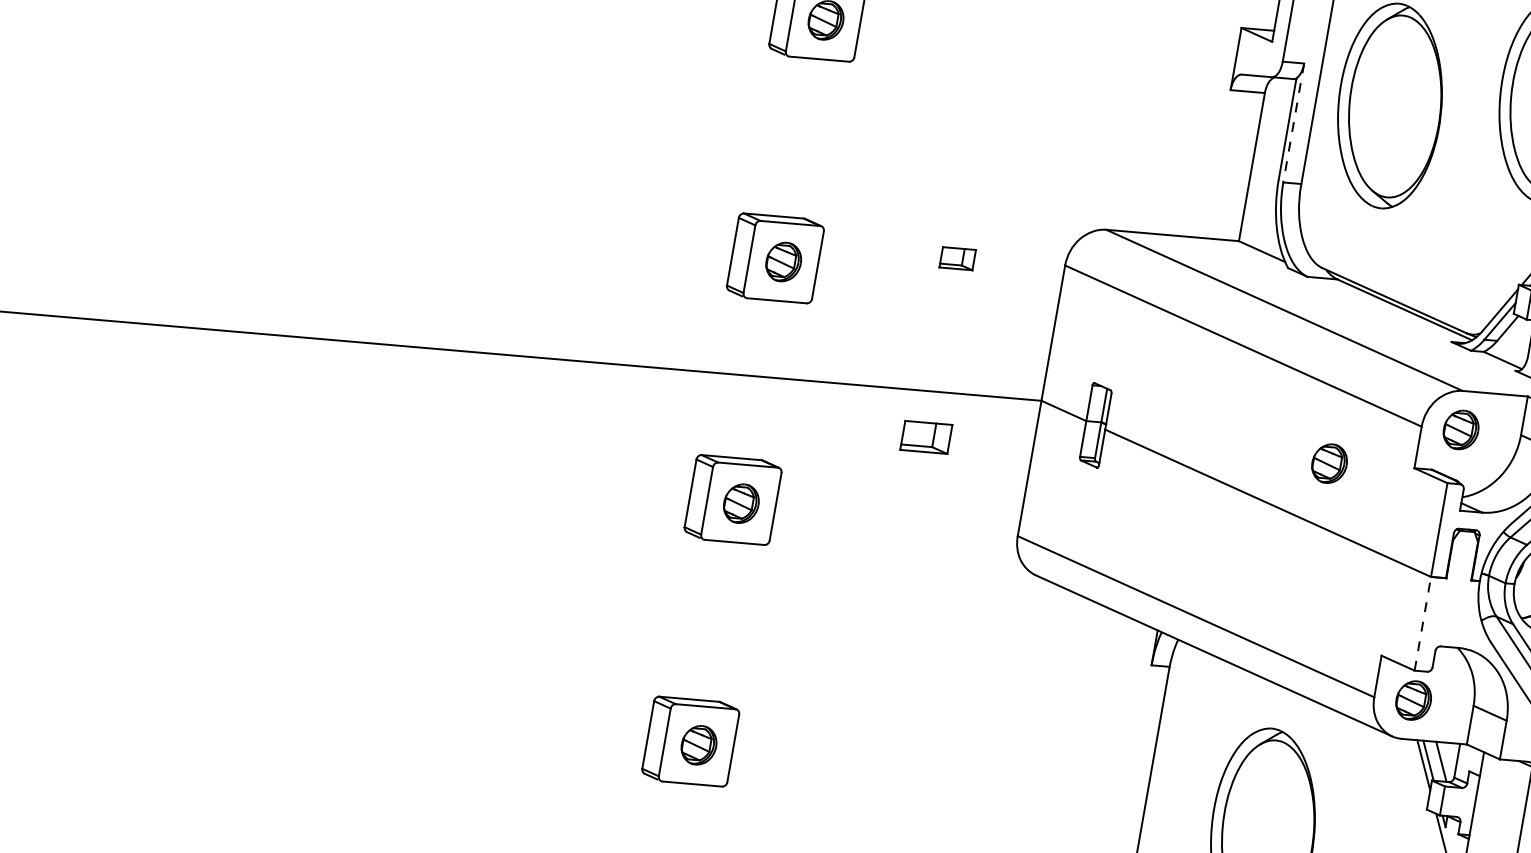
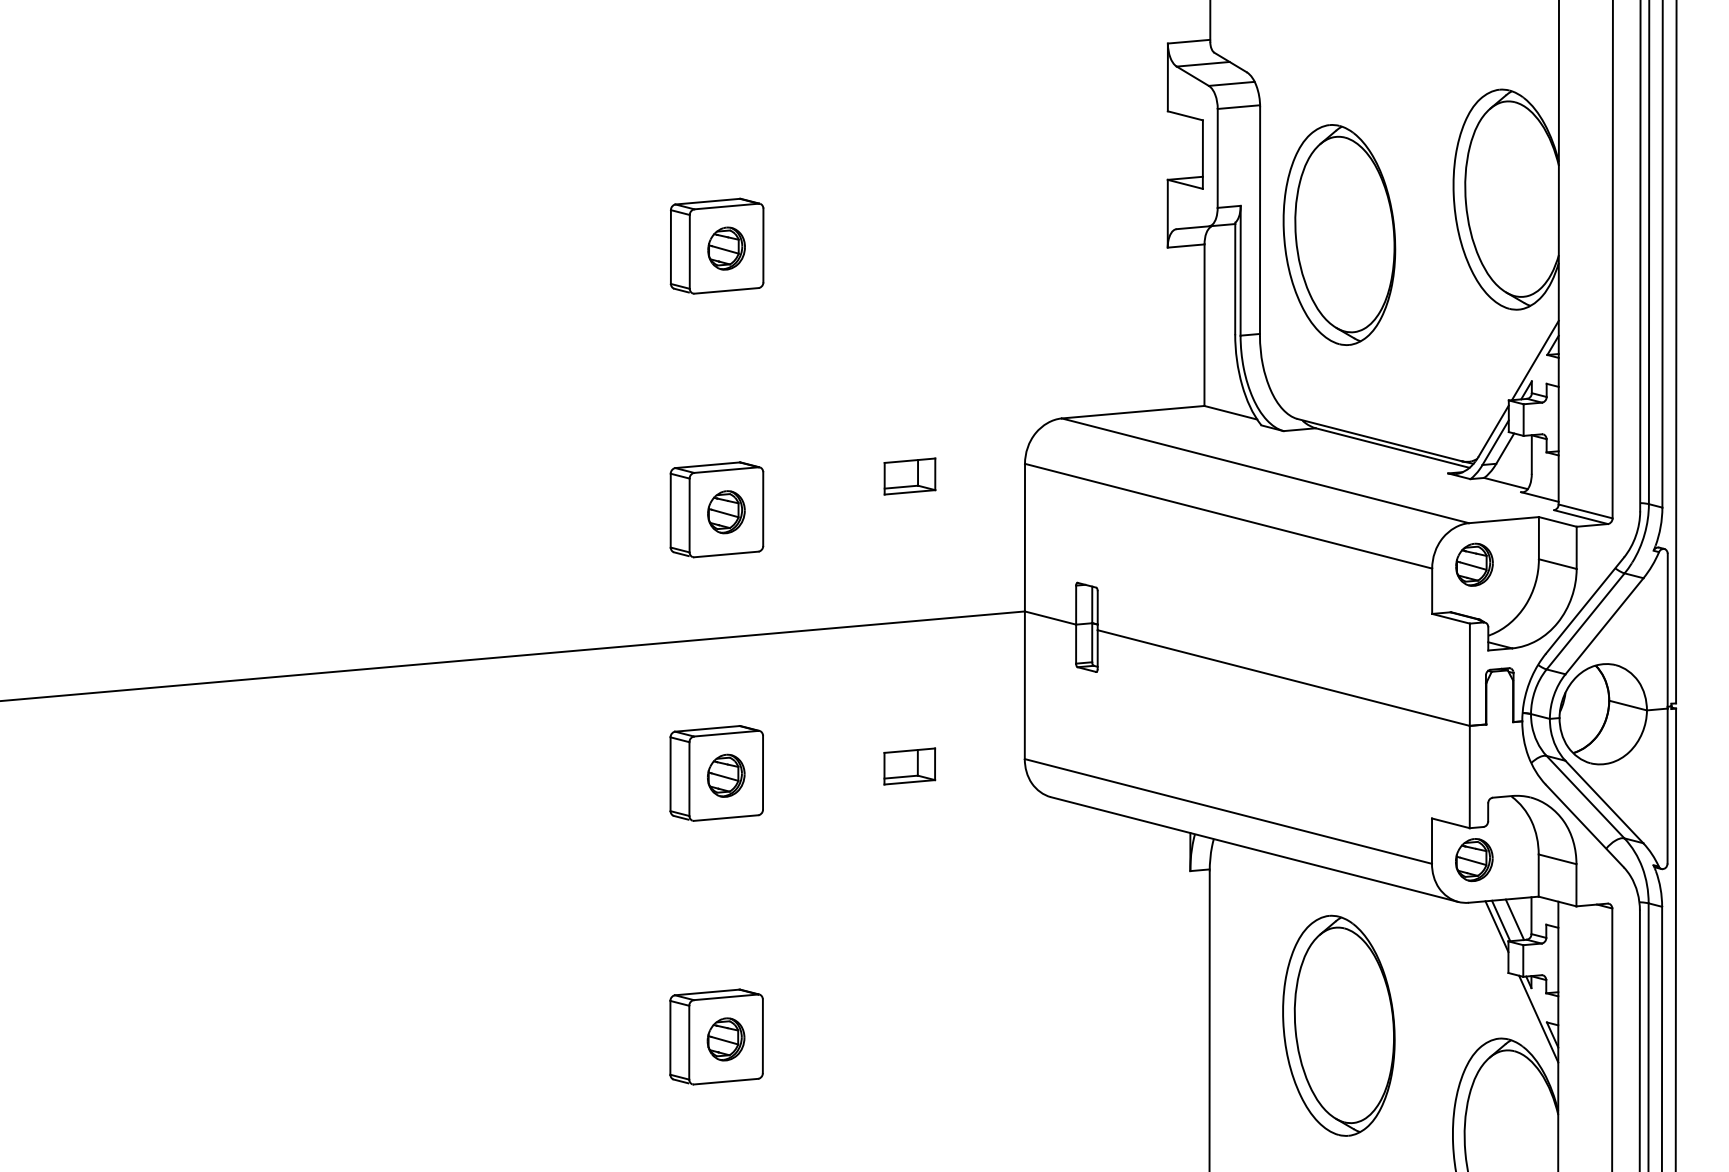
line: (1293, 122) -> (1240, 270), dashed -> solid
part: (957, 258) -> (909, 476), size x1.43
part: (926, 437) -> (909, 766), moved
part: (1329, 463) -> (1341, 624), removed
line: (1422, 623) -> (1469, 776), dashed -> solid

